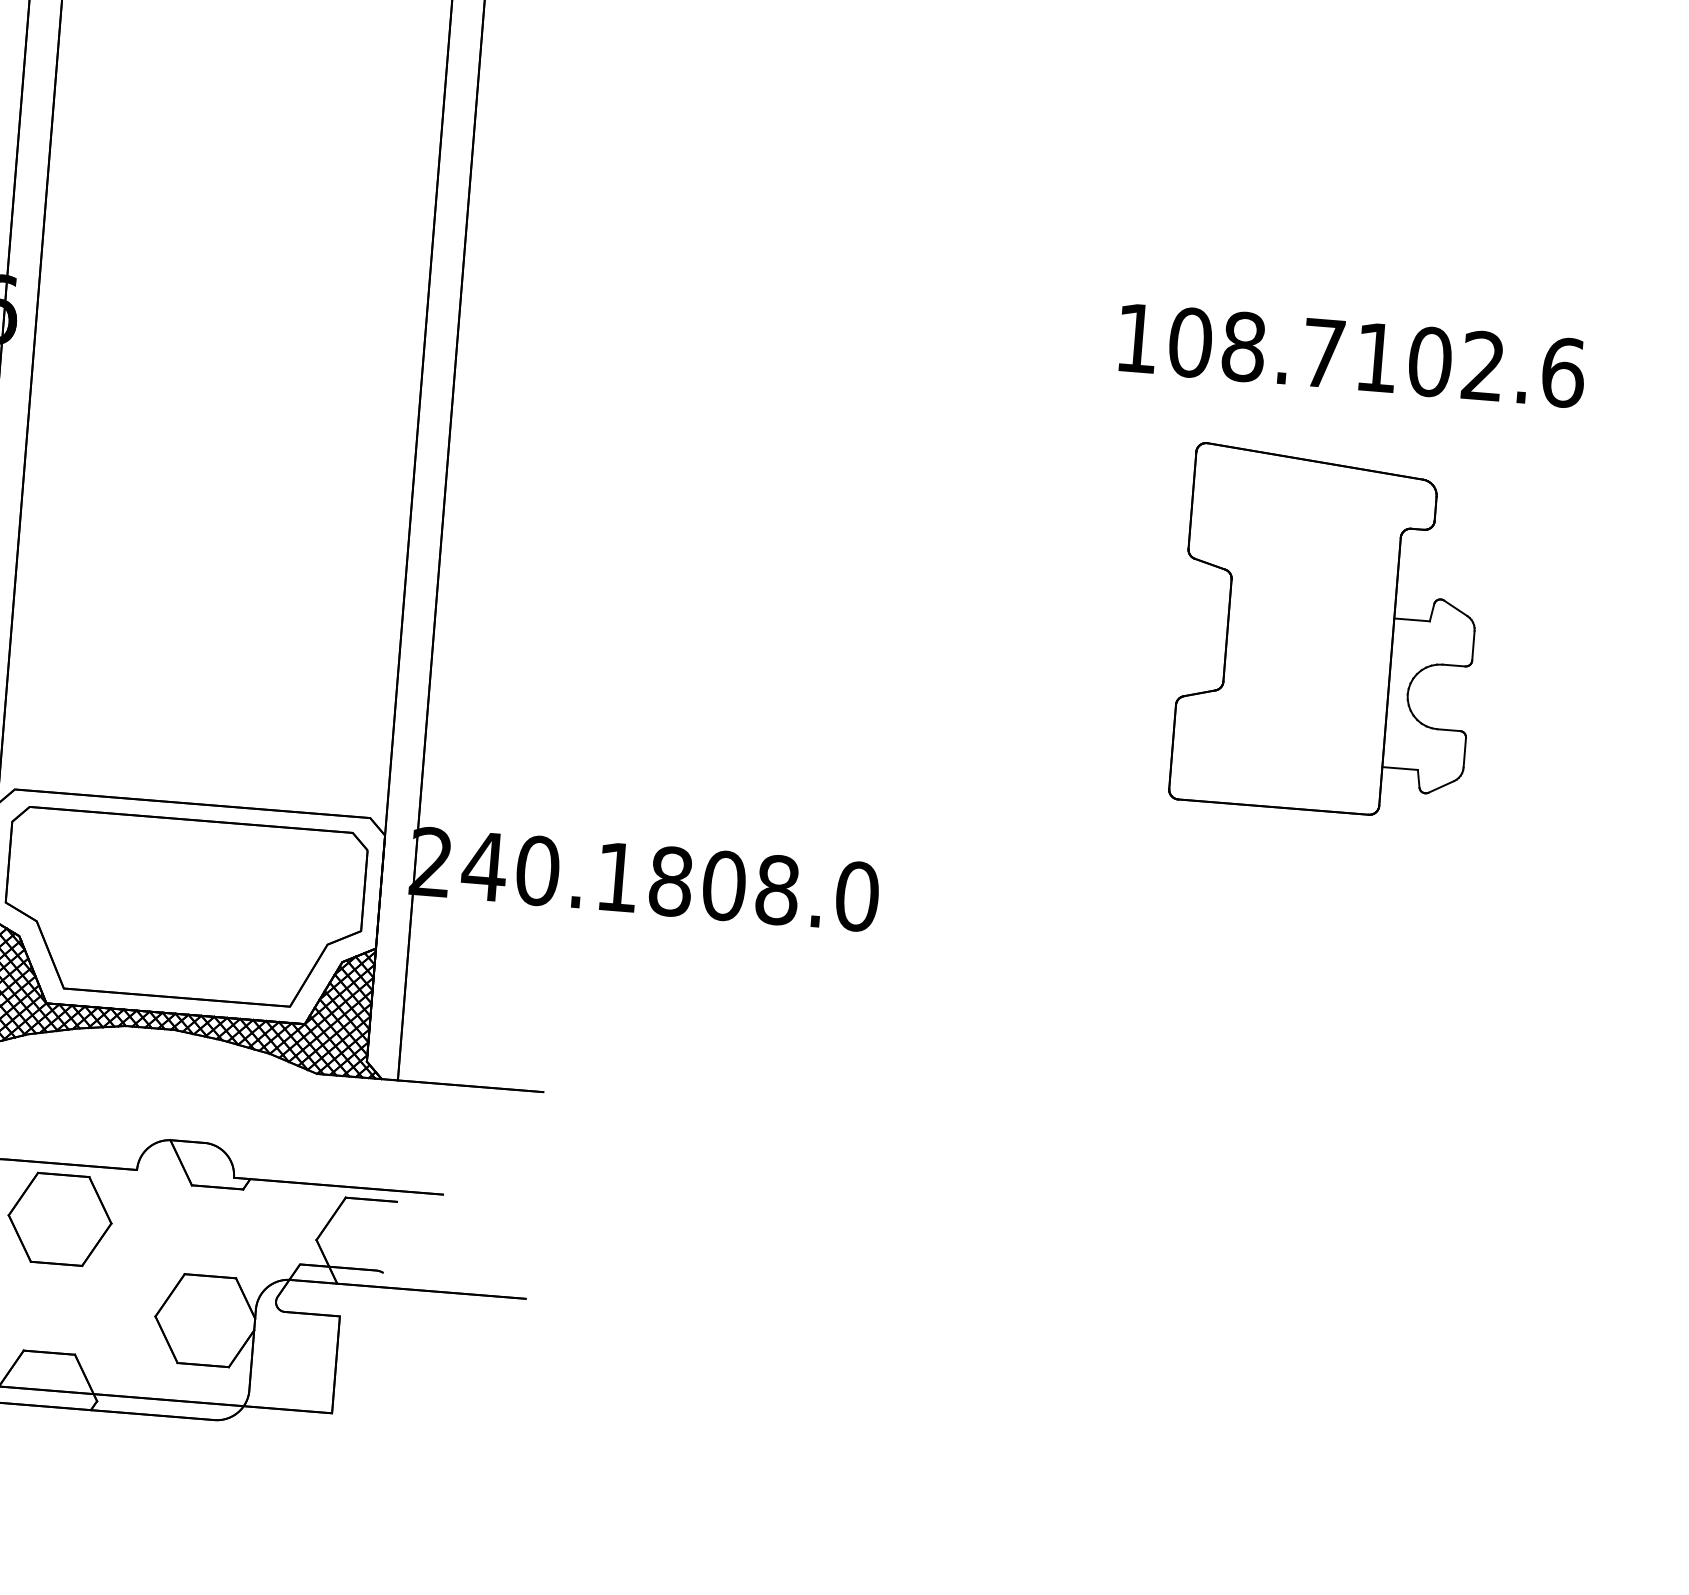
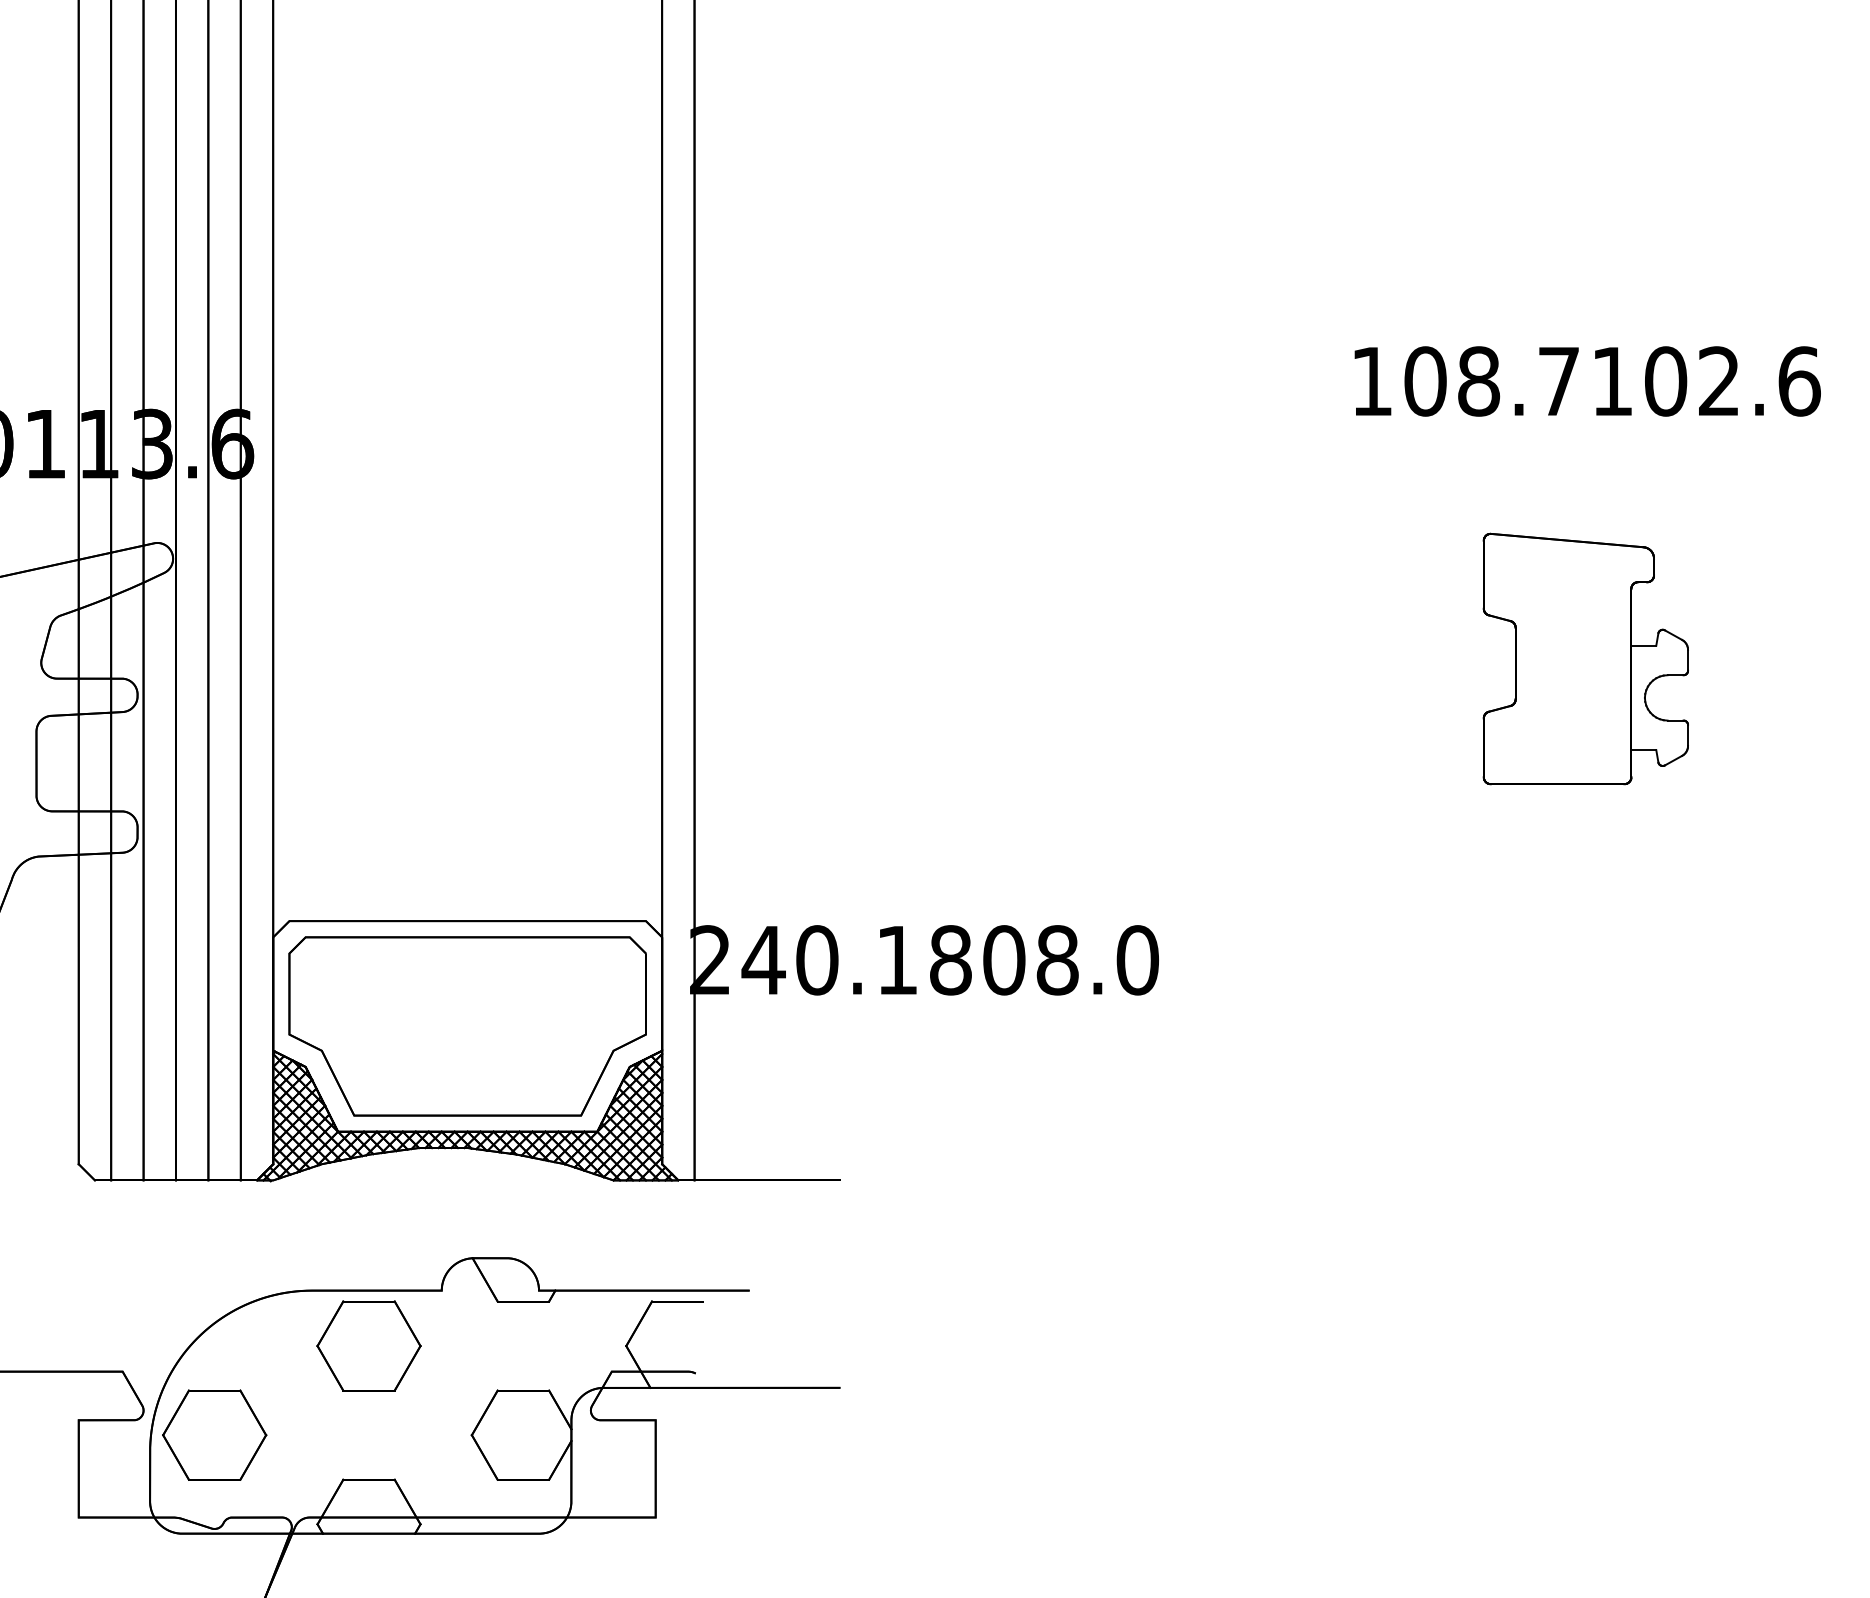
part: (1327, 631) -> (1585, 658), size x0.7

